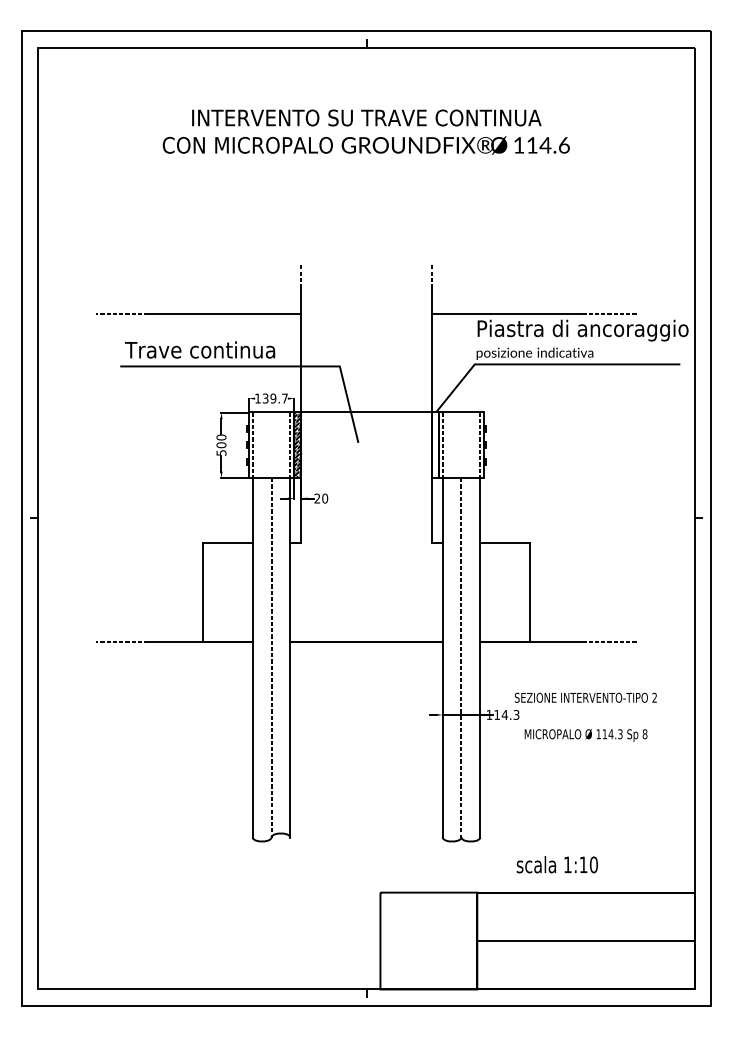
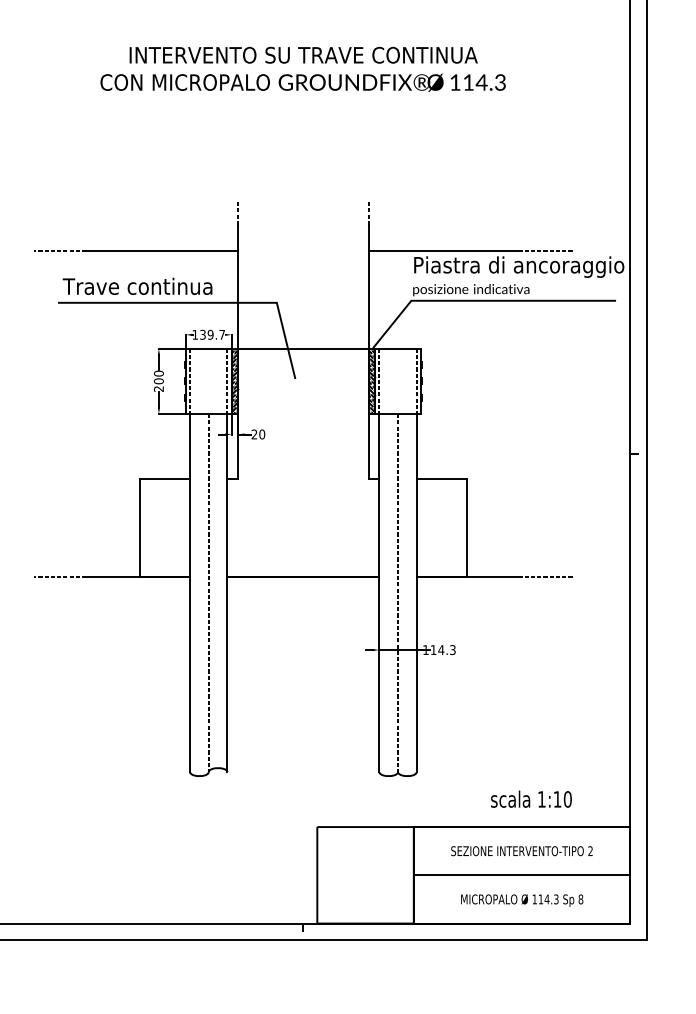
text: (563, 145) -> (499, 82), 114.6 -> 114.3
hatch: (434, 445) -> (371, 381), added
text: (221, 452) -> (158, 388), 500 -> 200
text: (585, 697) -> (521, 850), moved
text: (585, 735) -> (521, 900), moved
text: (556, 864) -> (530, 799), moved

